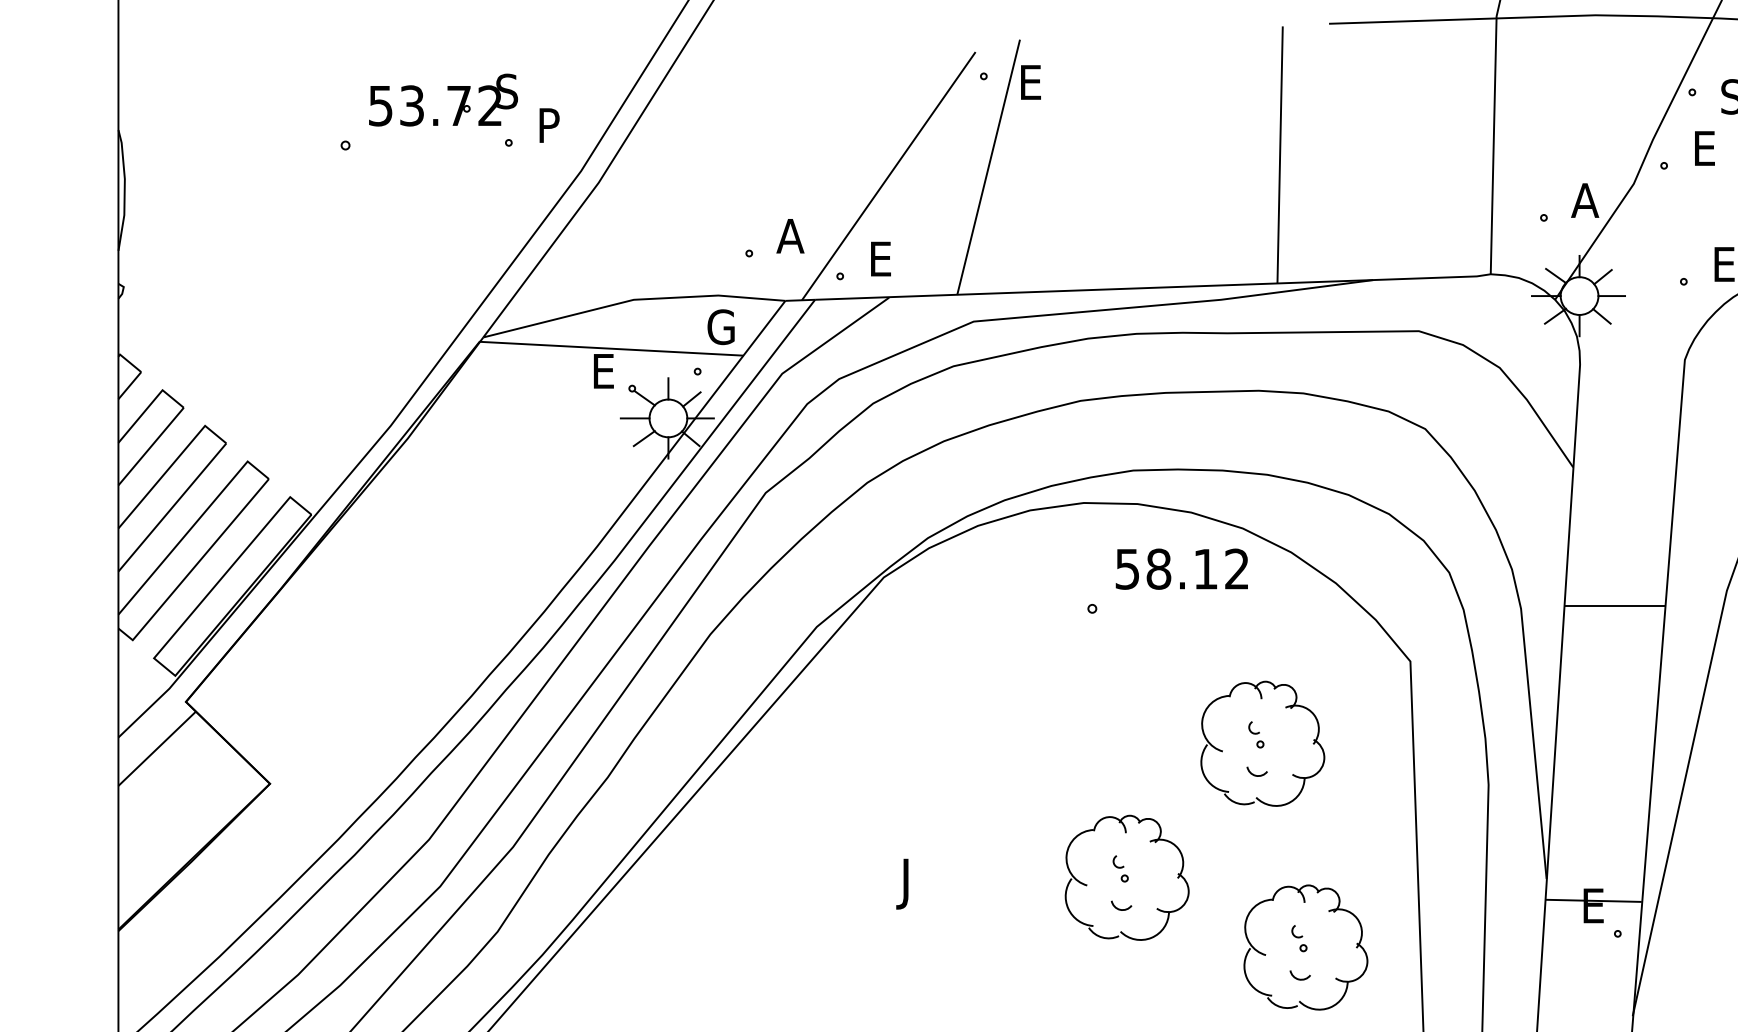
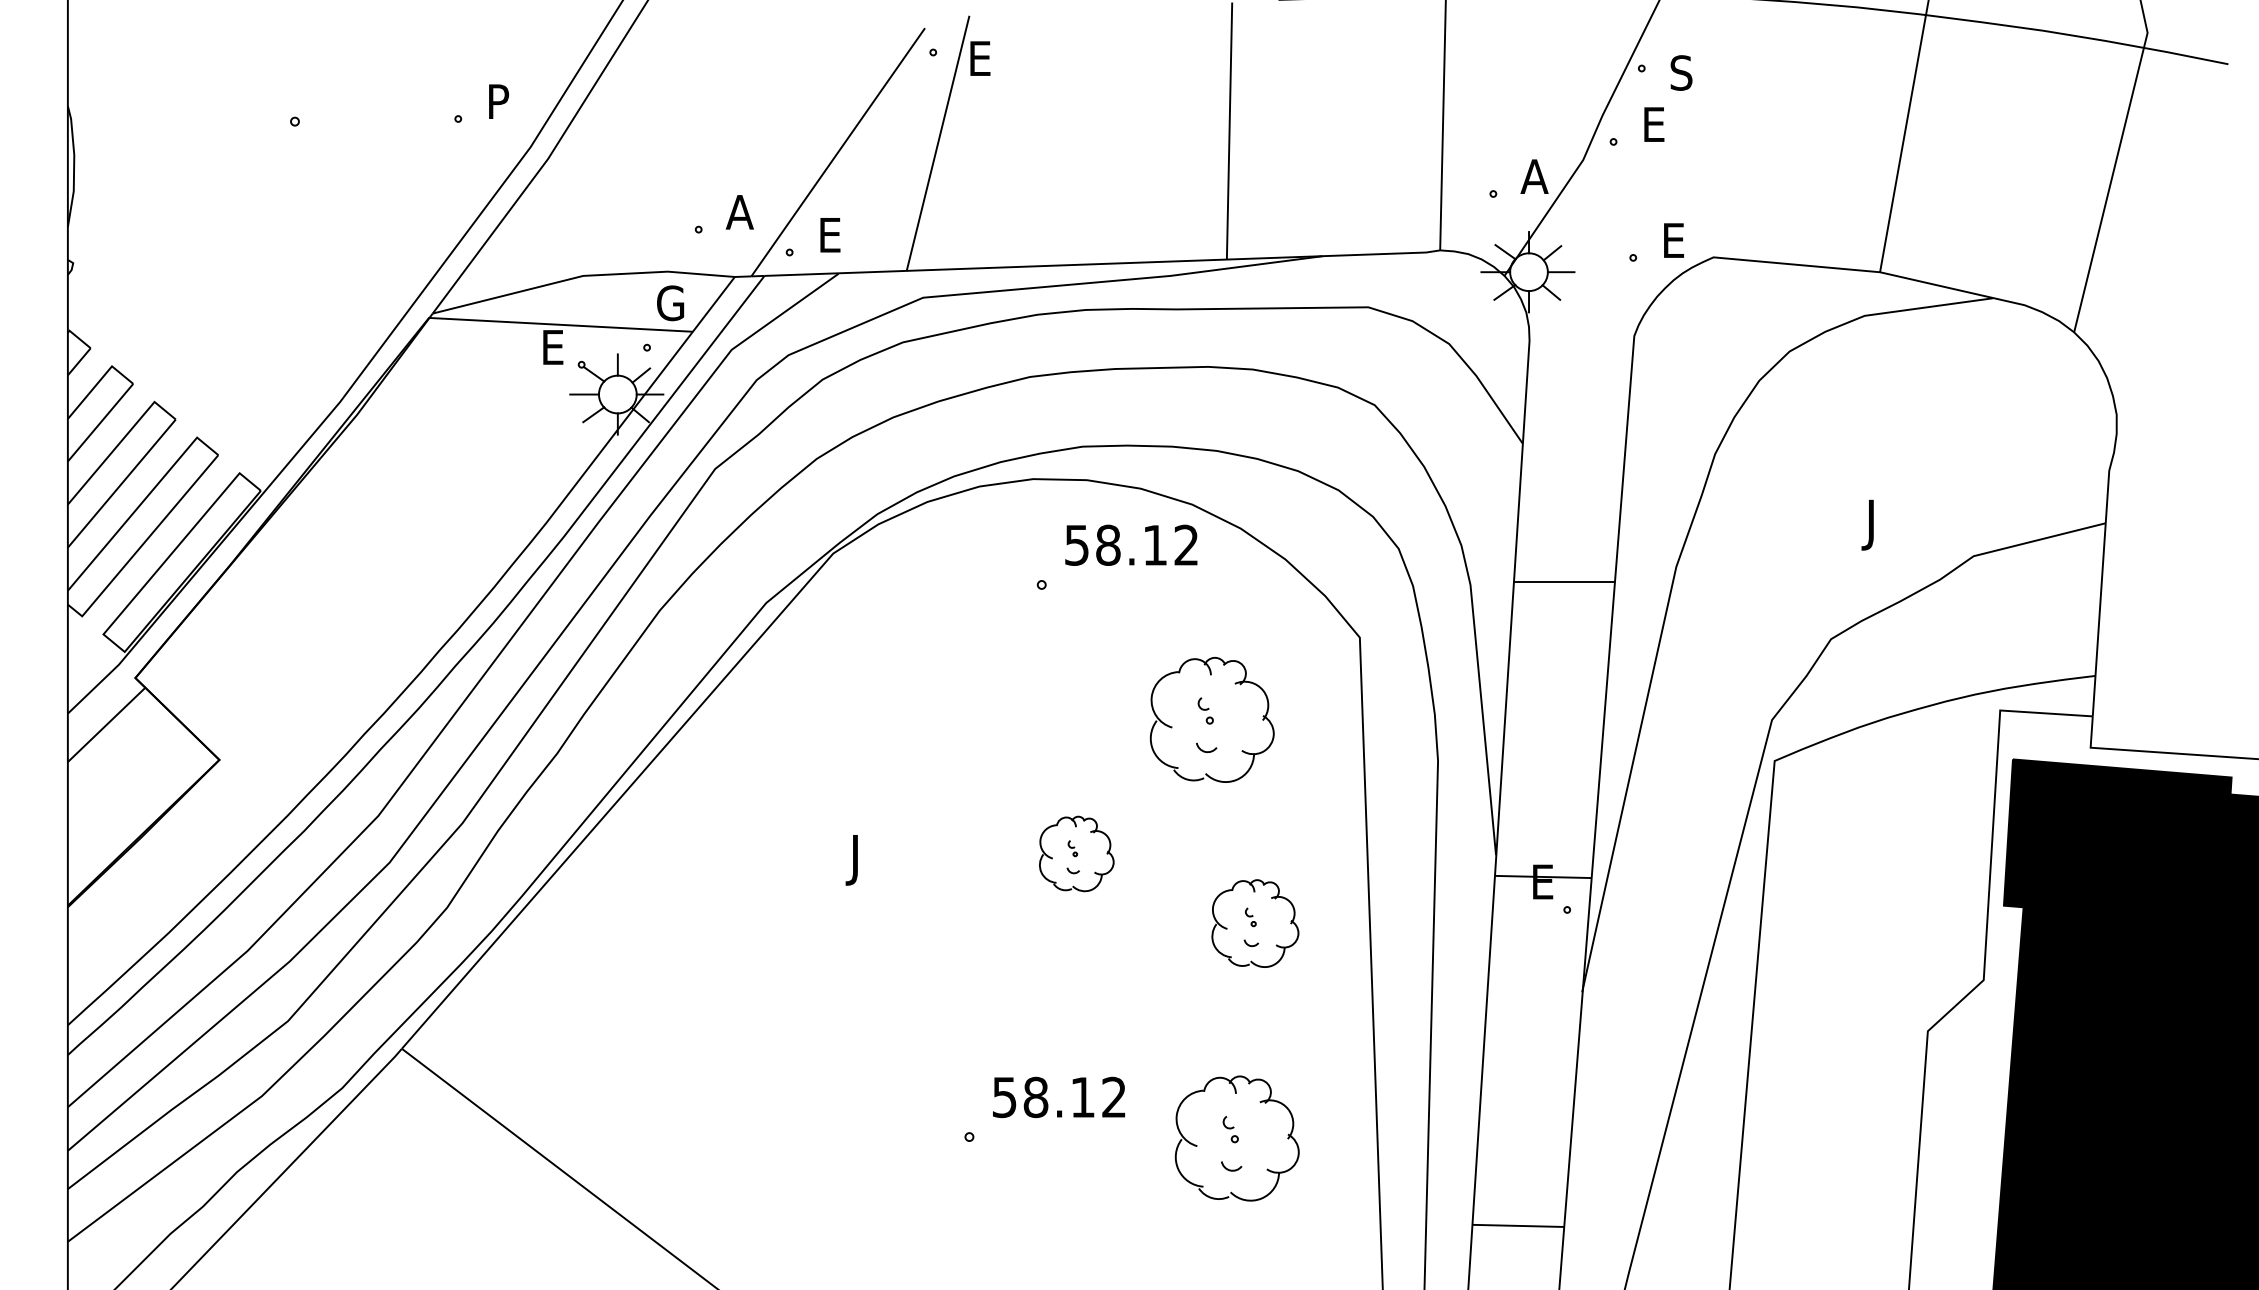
part: (448, 90) -> (397, 66), removed
part: (1127, 877) -> (1076, 853), size x0.6
part: (1306, 947) -> (1255, 923), size x0.7

